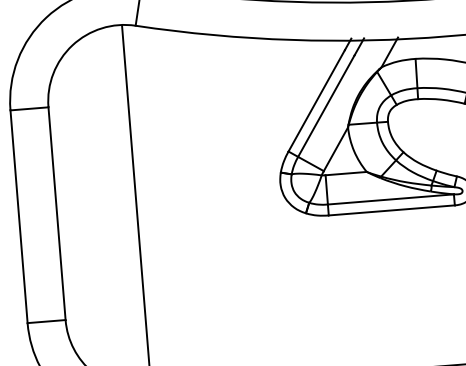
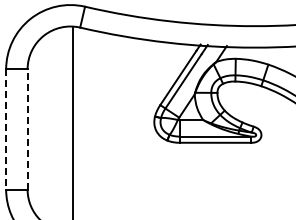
line: (56, 213) -> (27, 129), solid -> dashed
line: (19, 218) -> (6, 130), solid -> dashed

